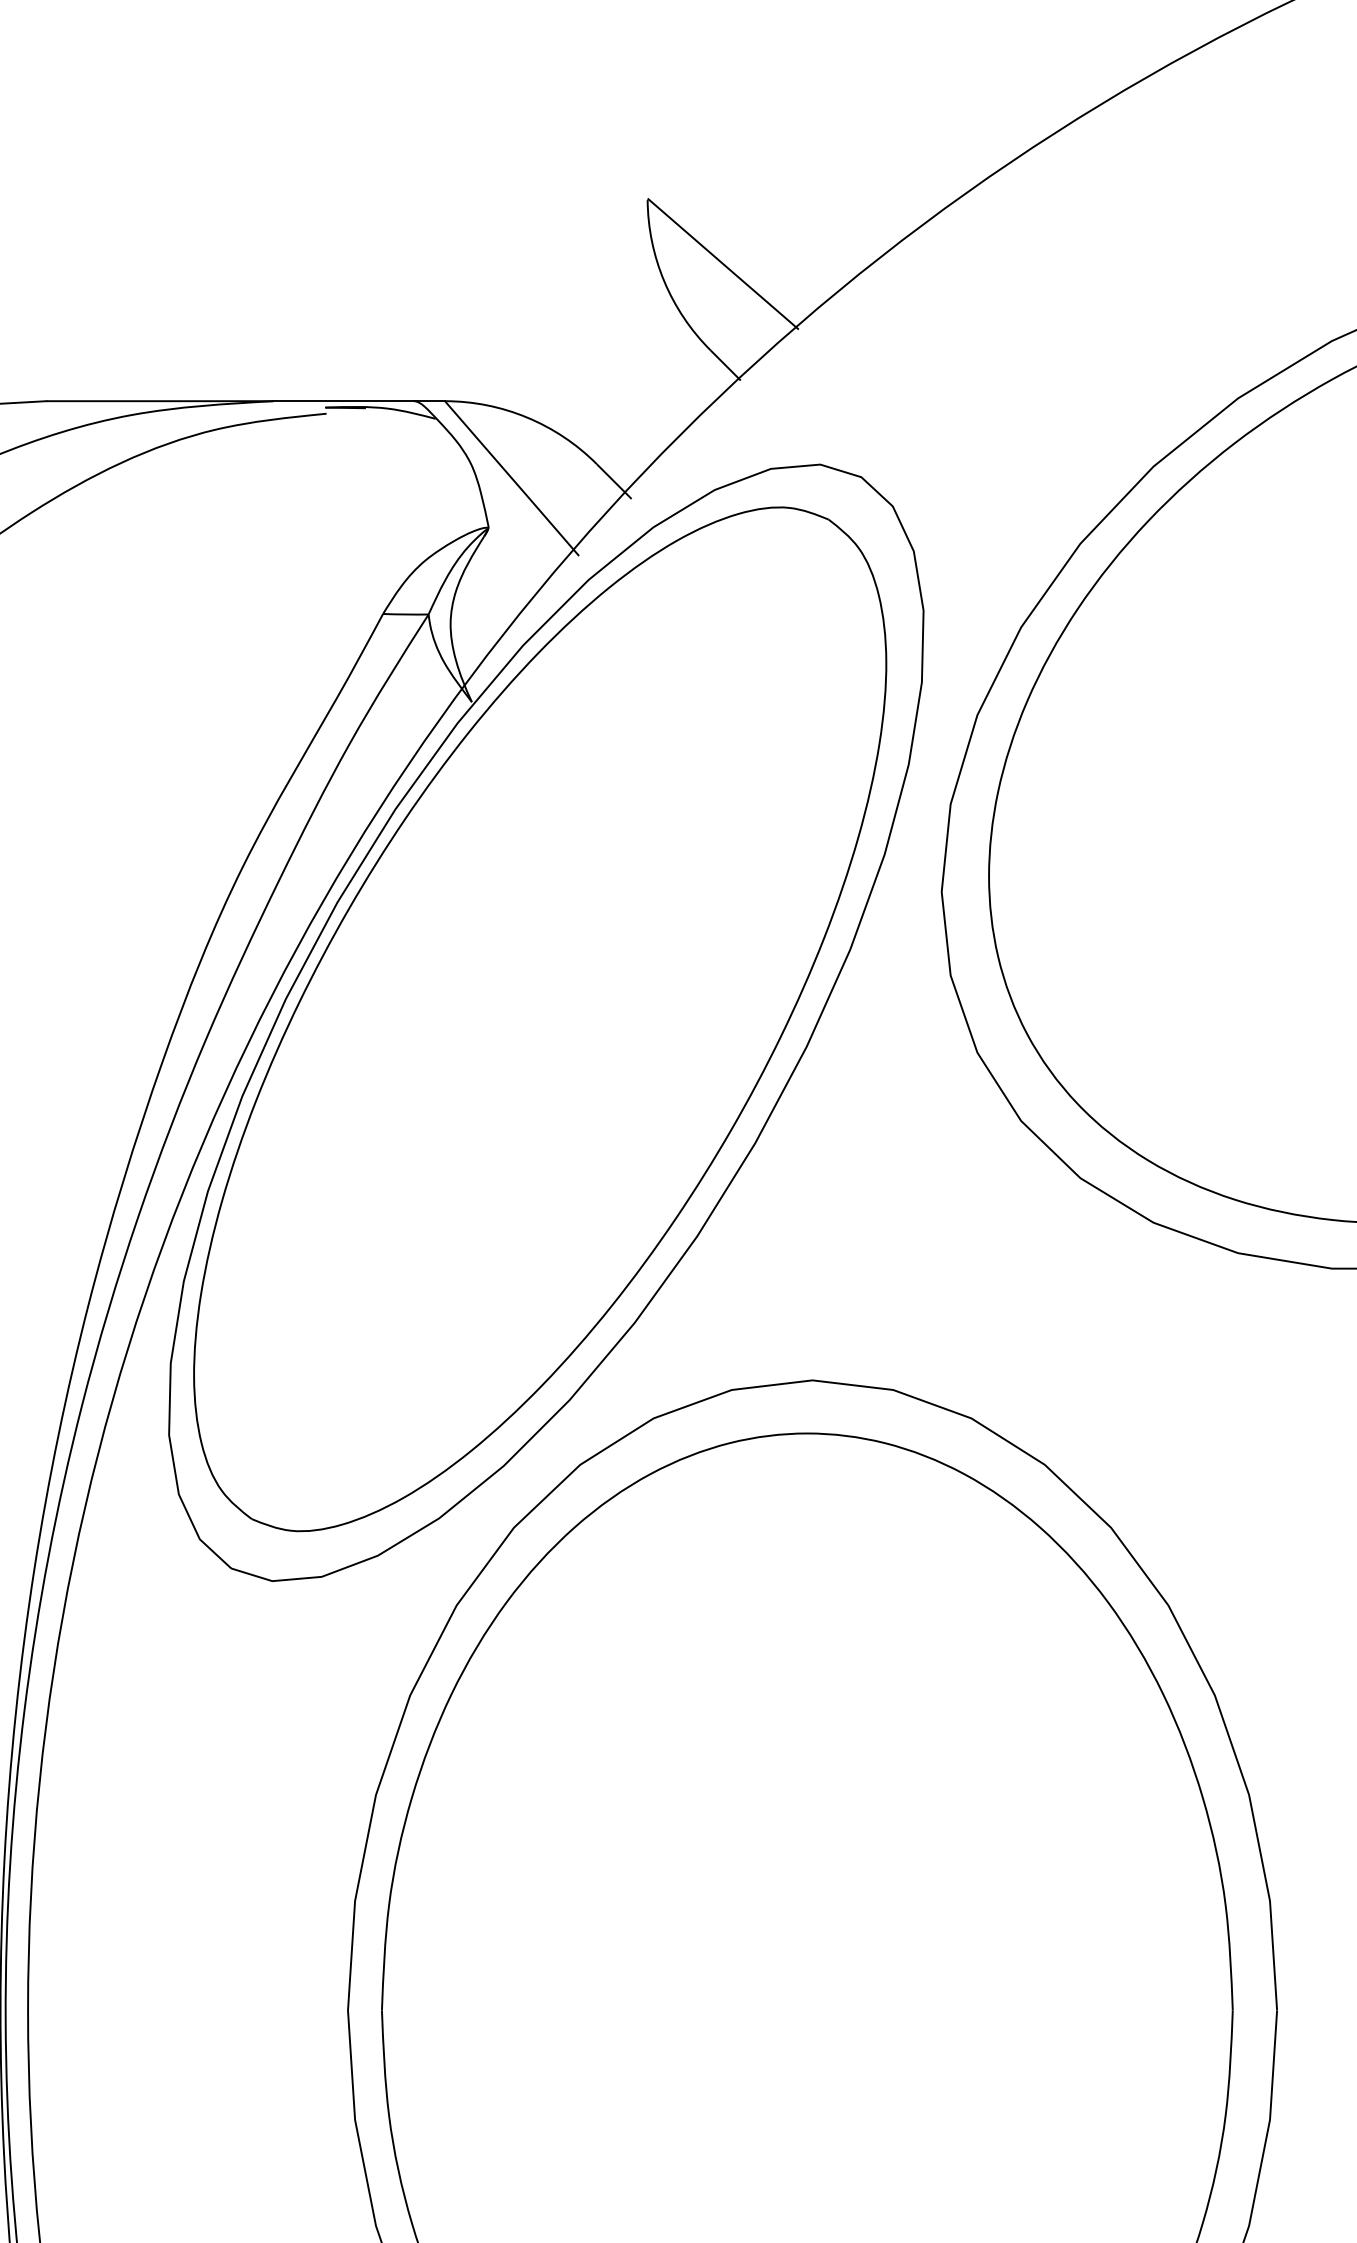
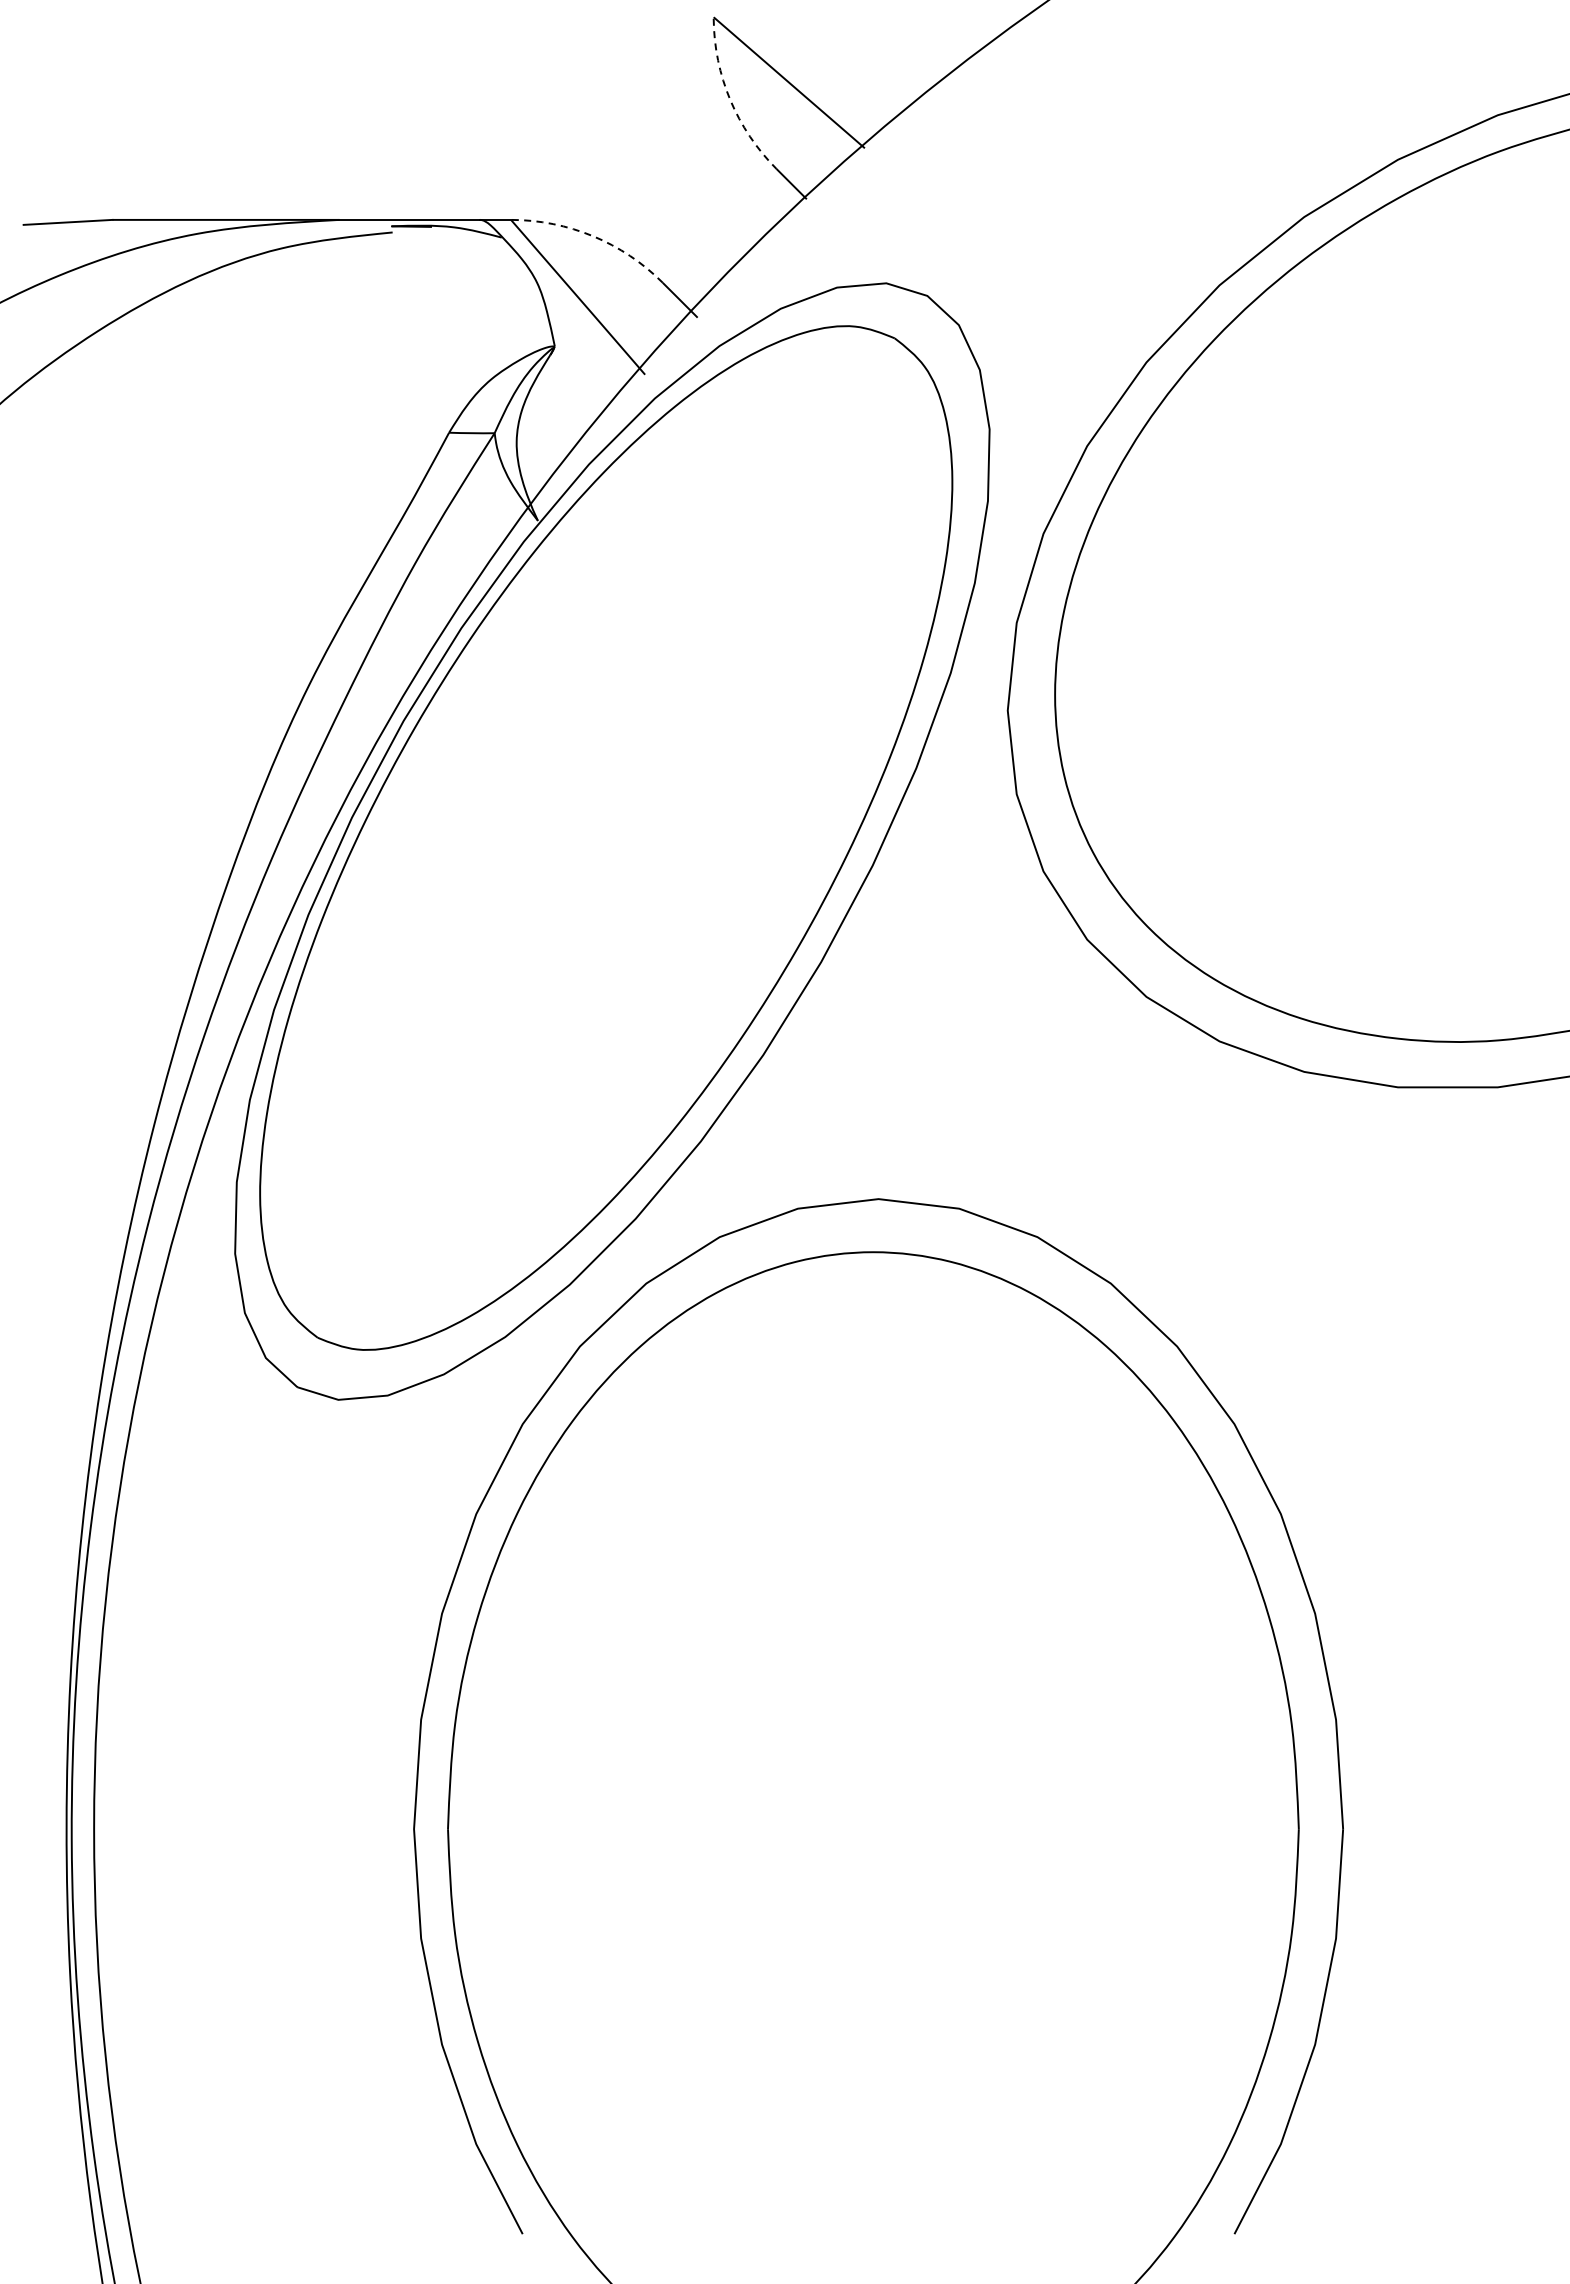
arc: (664, 281) -> (730, 100), solid -> dashed
arc: (527, 417) -> (593, 236), solid -> dashed

